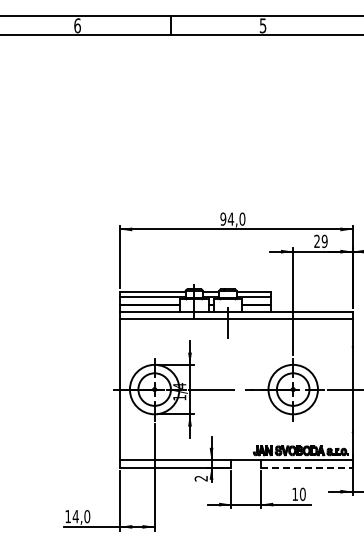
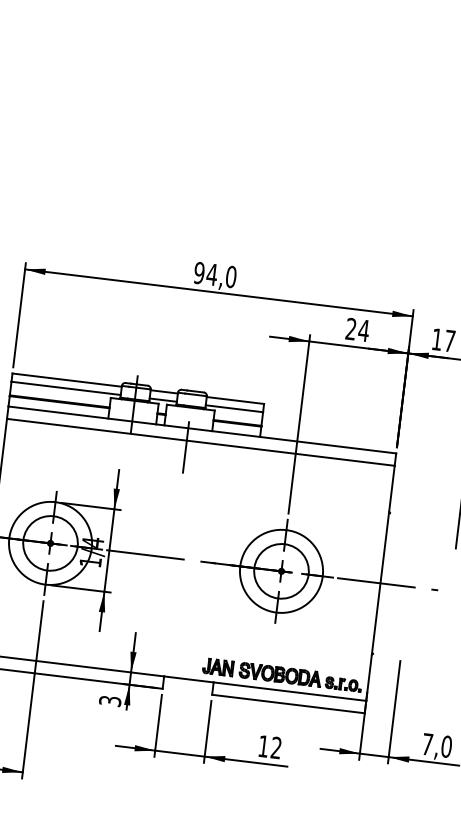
text: (324, 241) -> (363, 330), 29 -> 24
line: (306, 467) -> (287, 703), dashed -> solid
text: (201, 478) -> (110, 701), 2 -> 3
text: (302, 493) -> (276, 746), 10 -> 12

